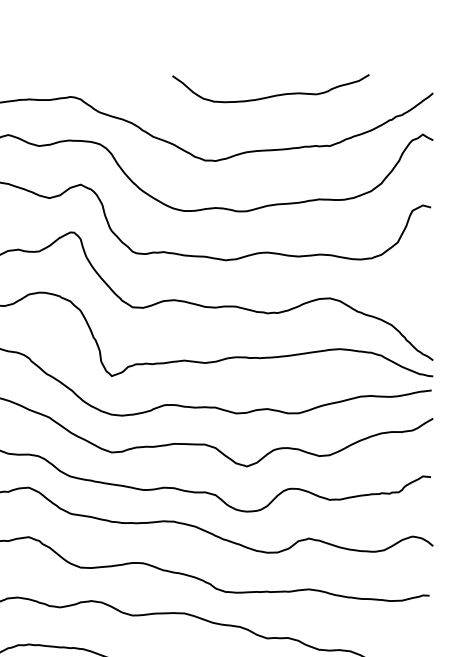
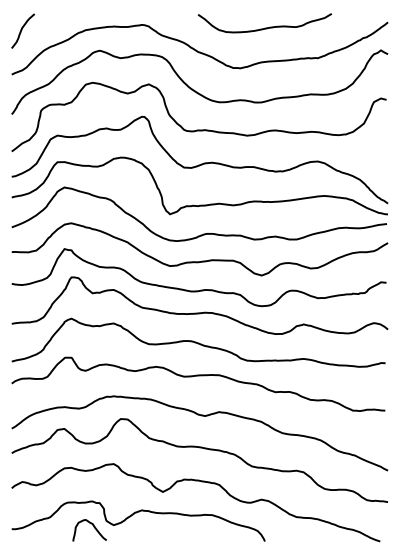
curve: (270, 94) -> (264, 27), moved

